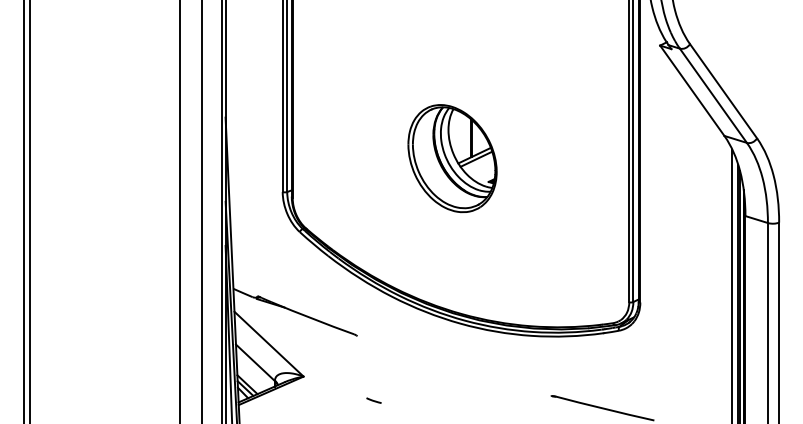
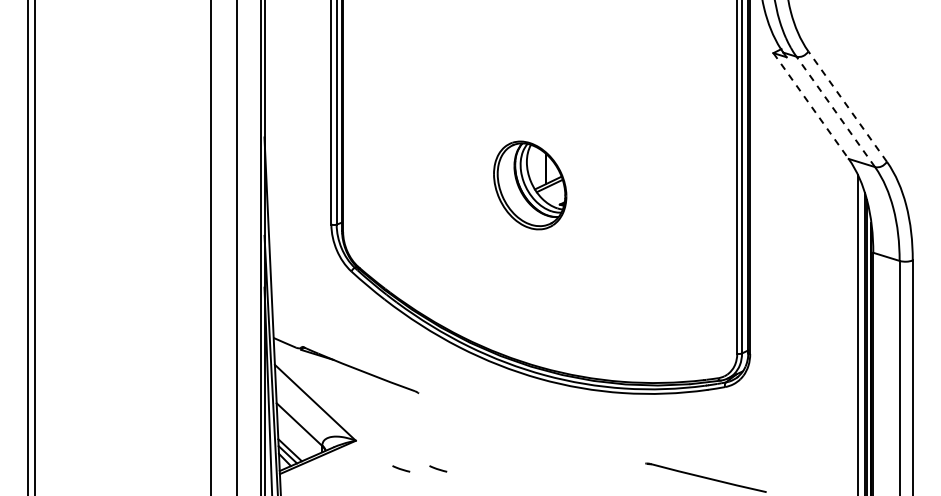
line: (692, 91) -> (811, 106), solid -> dashed
line: (723, 91) -> (847, 106), solid -> dashed
line: (713, 95) -> (835, 111), solid -> dashed
part: (451, 158) -> (529, 185), size x0.7
line: (342, 400) -> (401, 468), added

